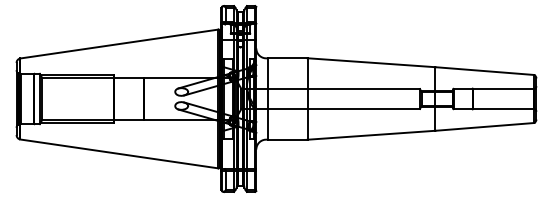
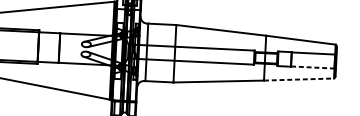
line: (503, 108) -> (312, 67), solid -> dashed
line: (484, 126) -> (298, 79), solid -> dashed

